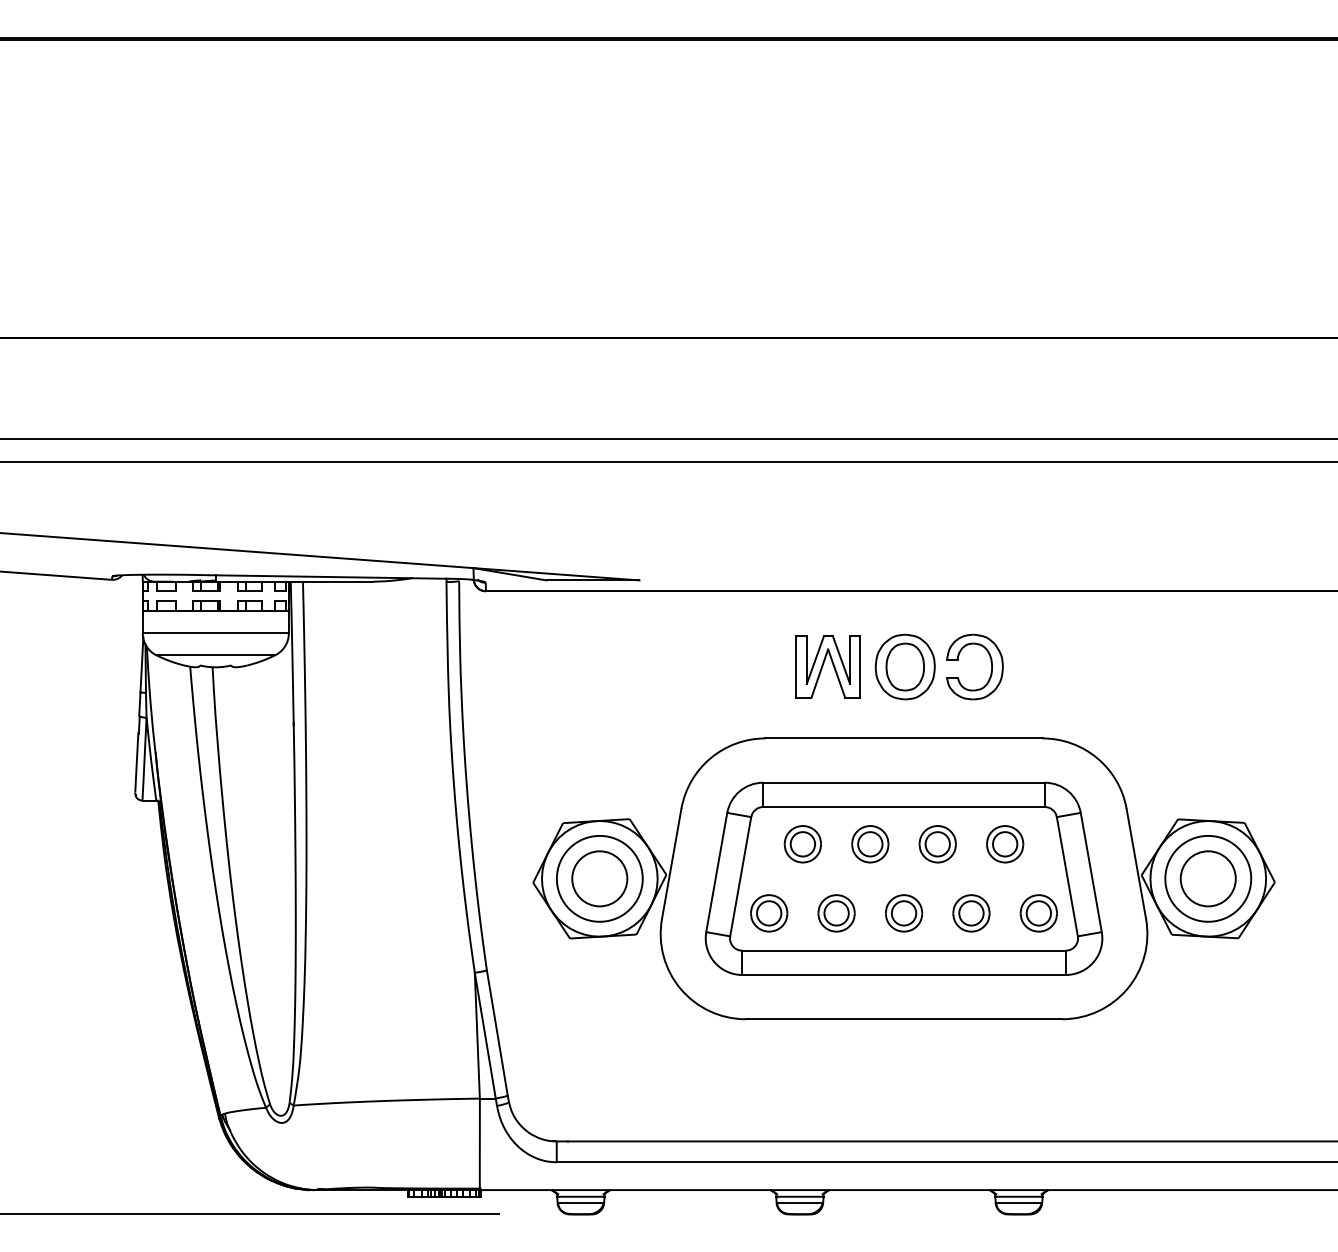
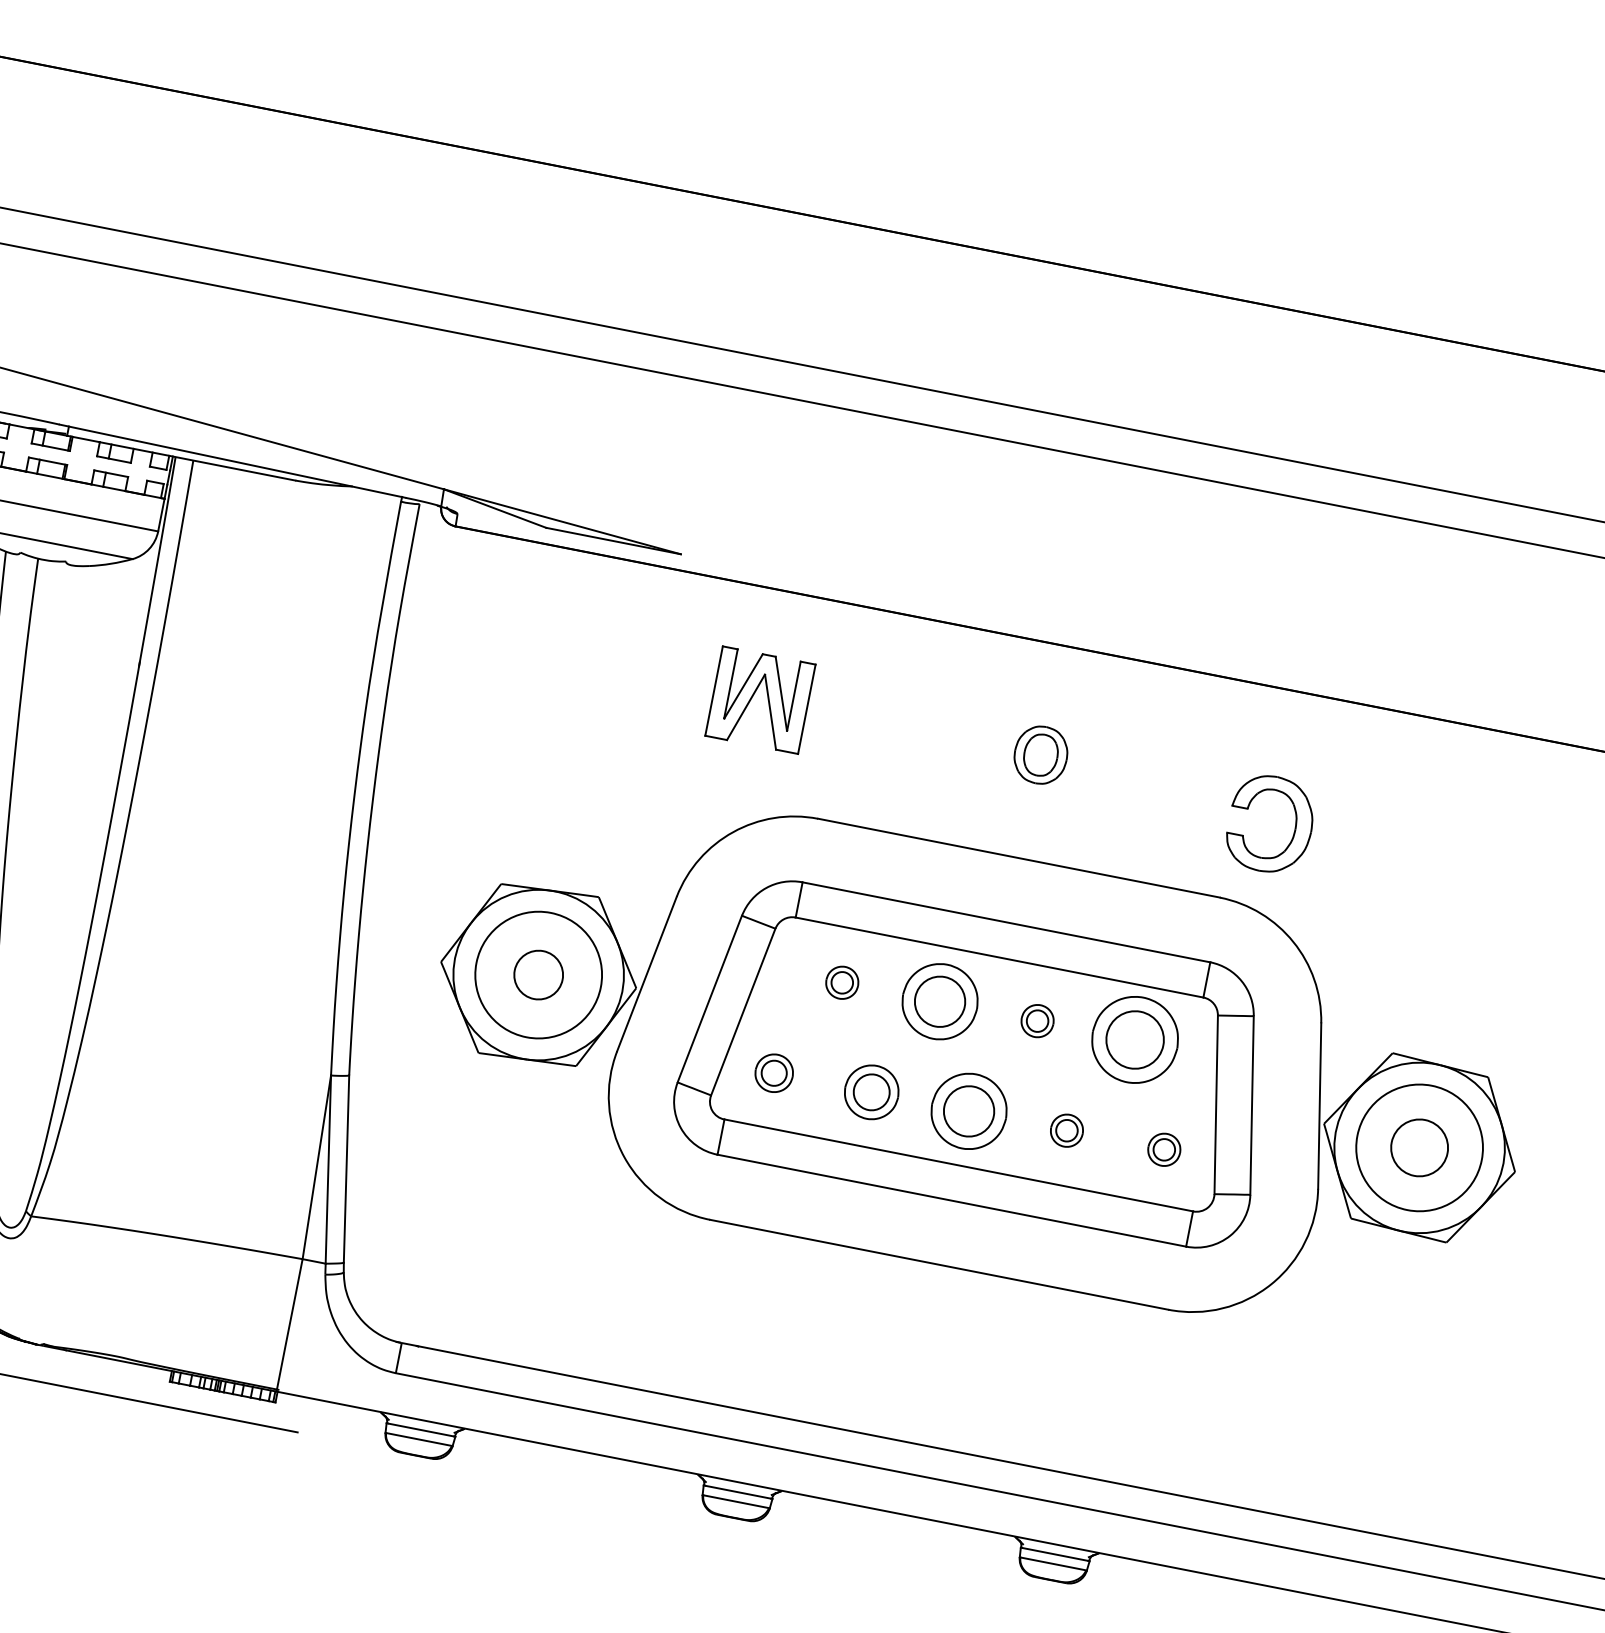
part: (990, 662) -> (1294, 822), moved
part: (827, 666) -> (759, 699), moved
part: (904, 666) -> (1040, 754), size x0.6
part: (802, 844) -> (841, 982), size x0.6
part: (870, 844) -> (940, 1002), size x1.4
part: (937, 844) -> (1037, 1021), size x0.6
part: (1005, 844) -> (1135, 1040), size x1.6
circle: (599, 878) -> (538, 974), size x0.6
circle: (1207, 878) -> (1418, 1147), size x0.7
part: (769, 913) -> (774, 1073), size x0.7
part: (904, 913) -> (969, 1111), size x1.4
part: (971, 913) -> (1066, 1130), size x0.6
part: (1038, 913) -> (1163, 1149), size x0.6

